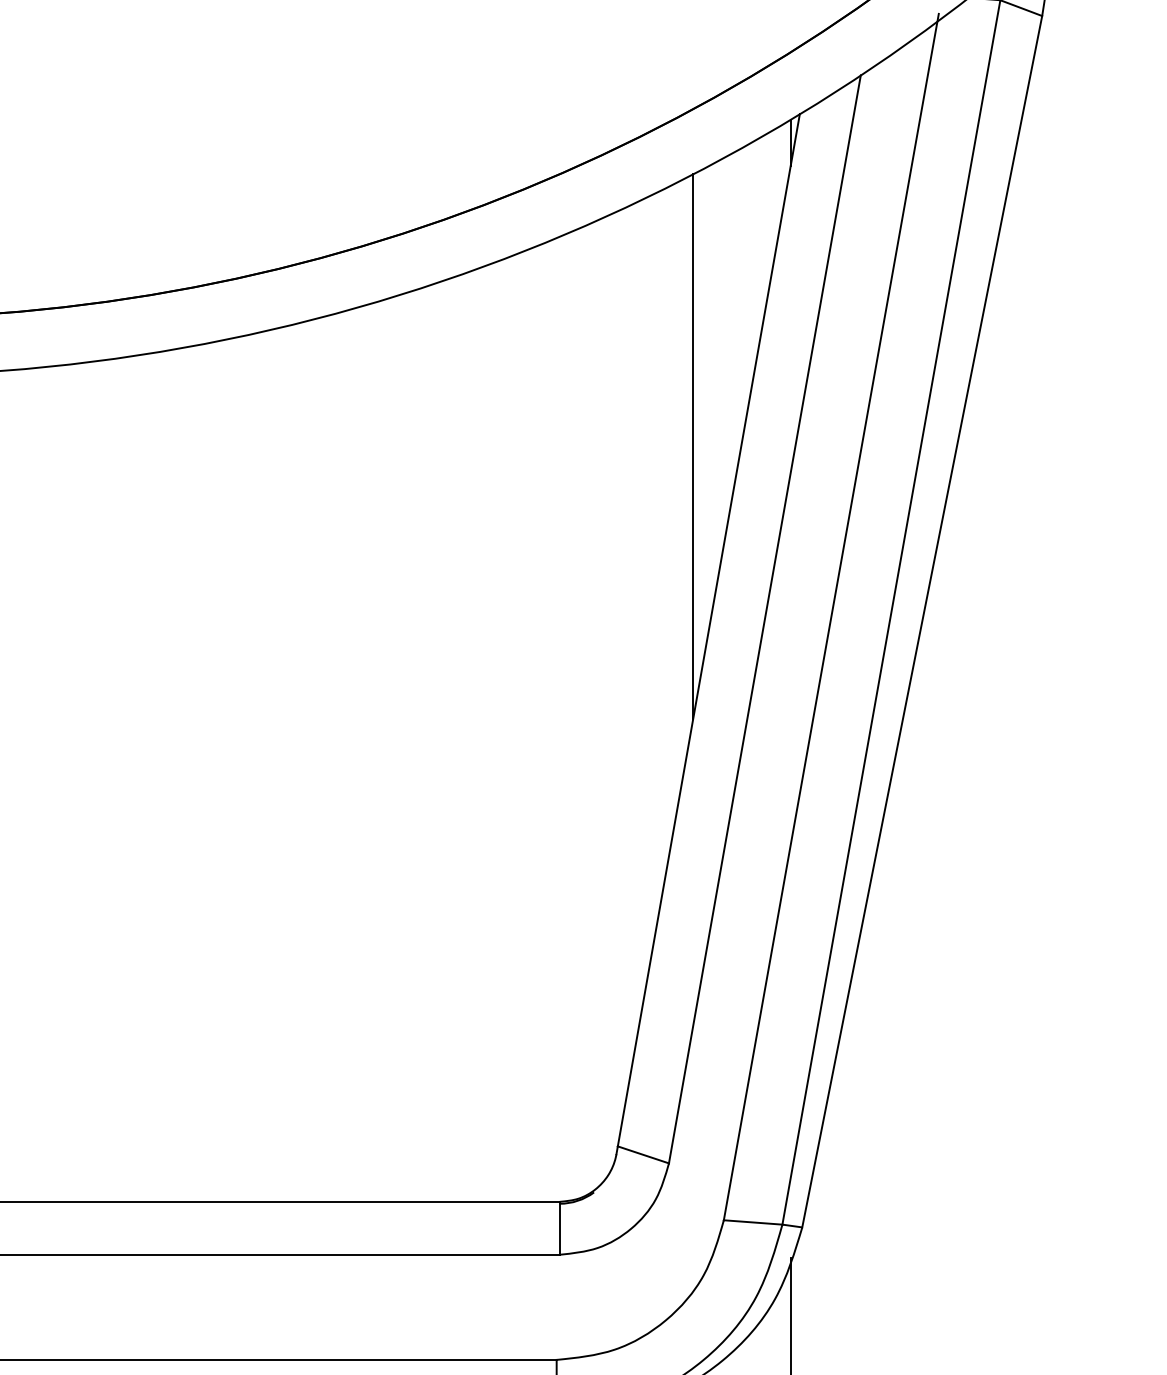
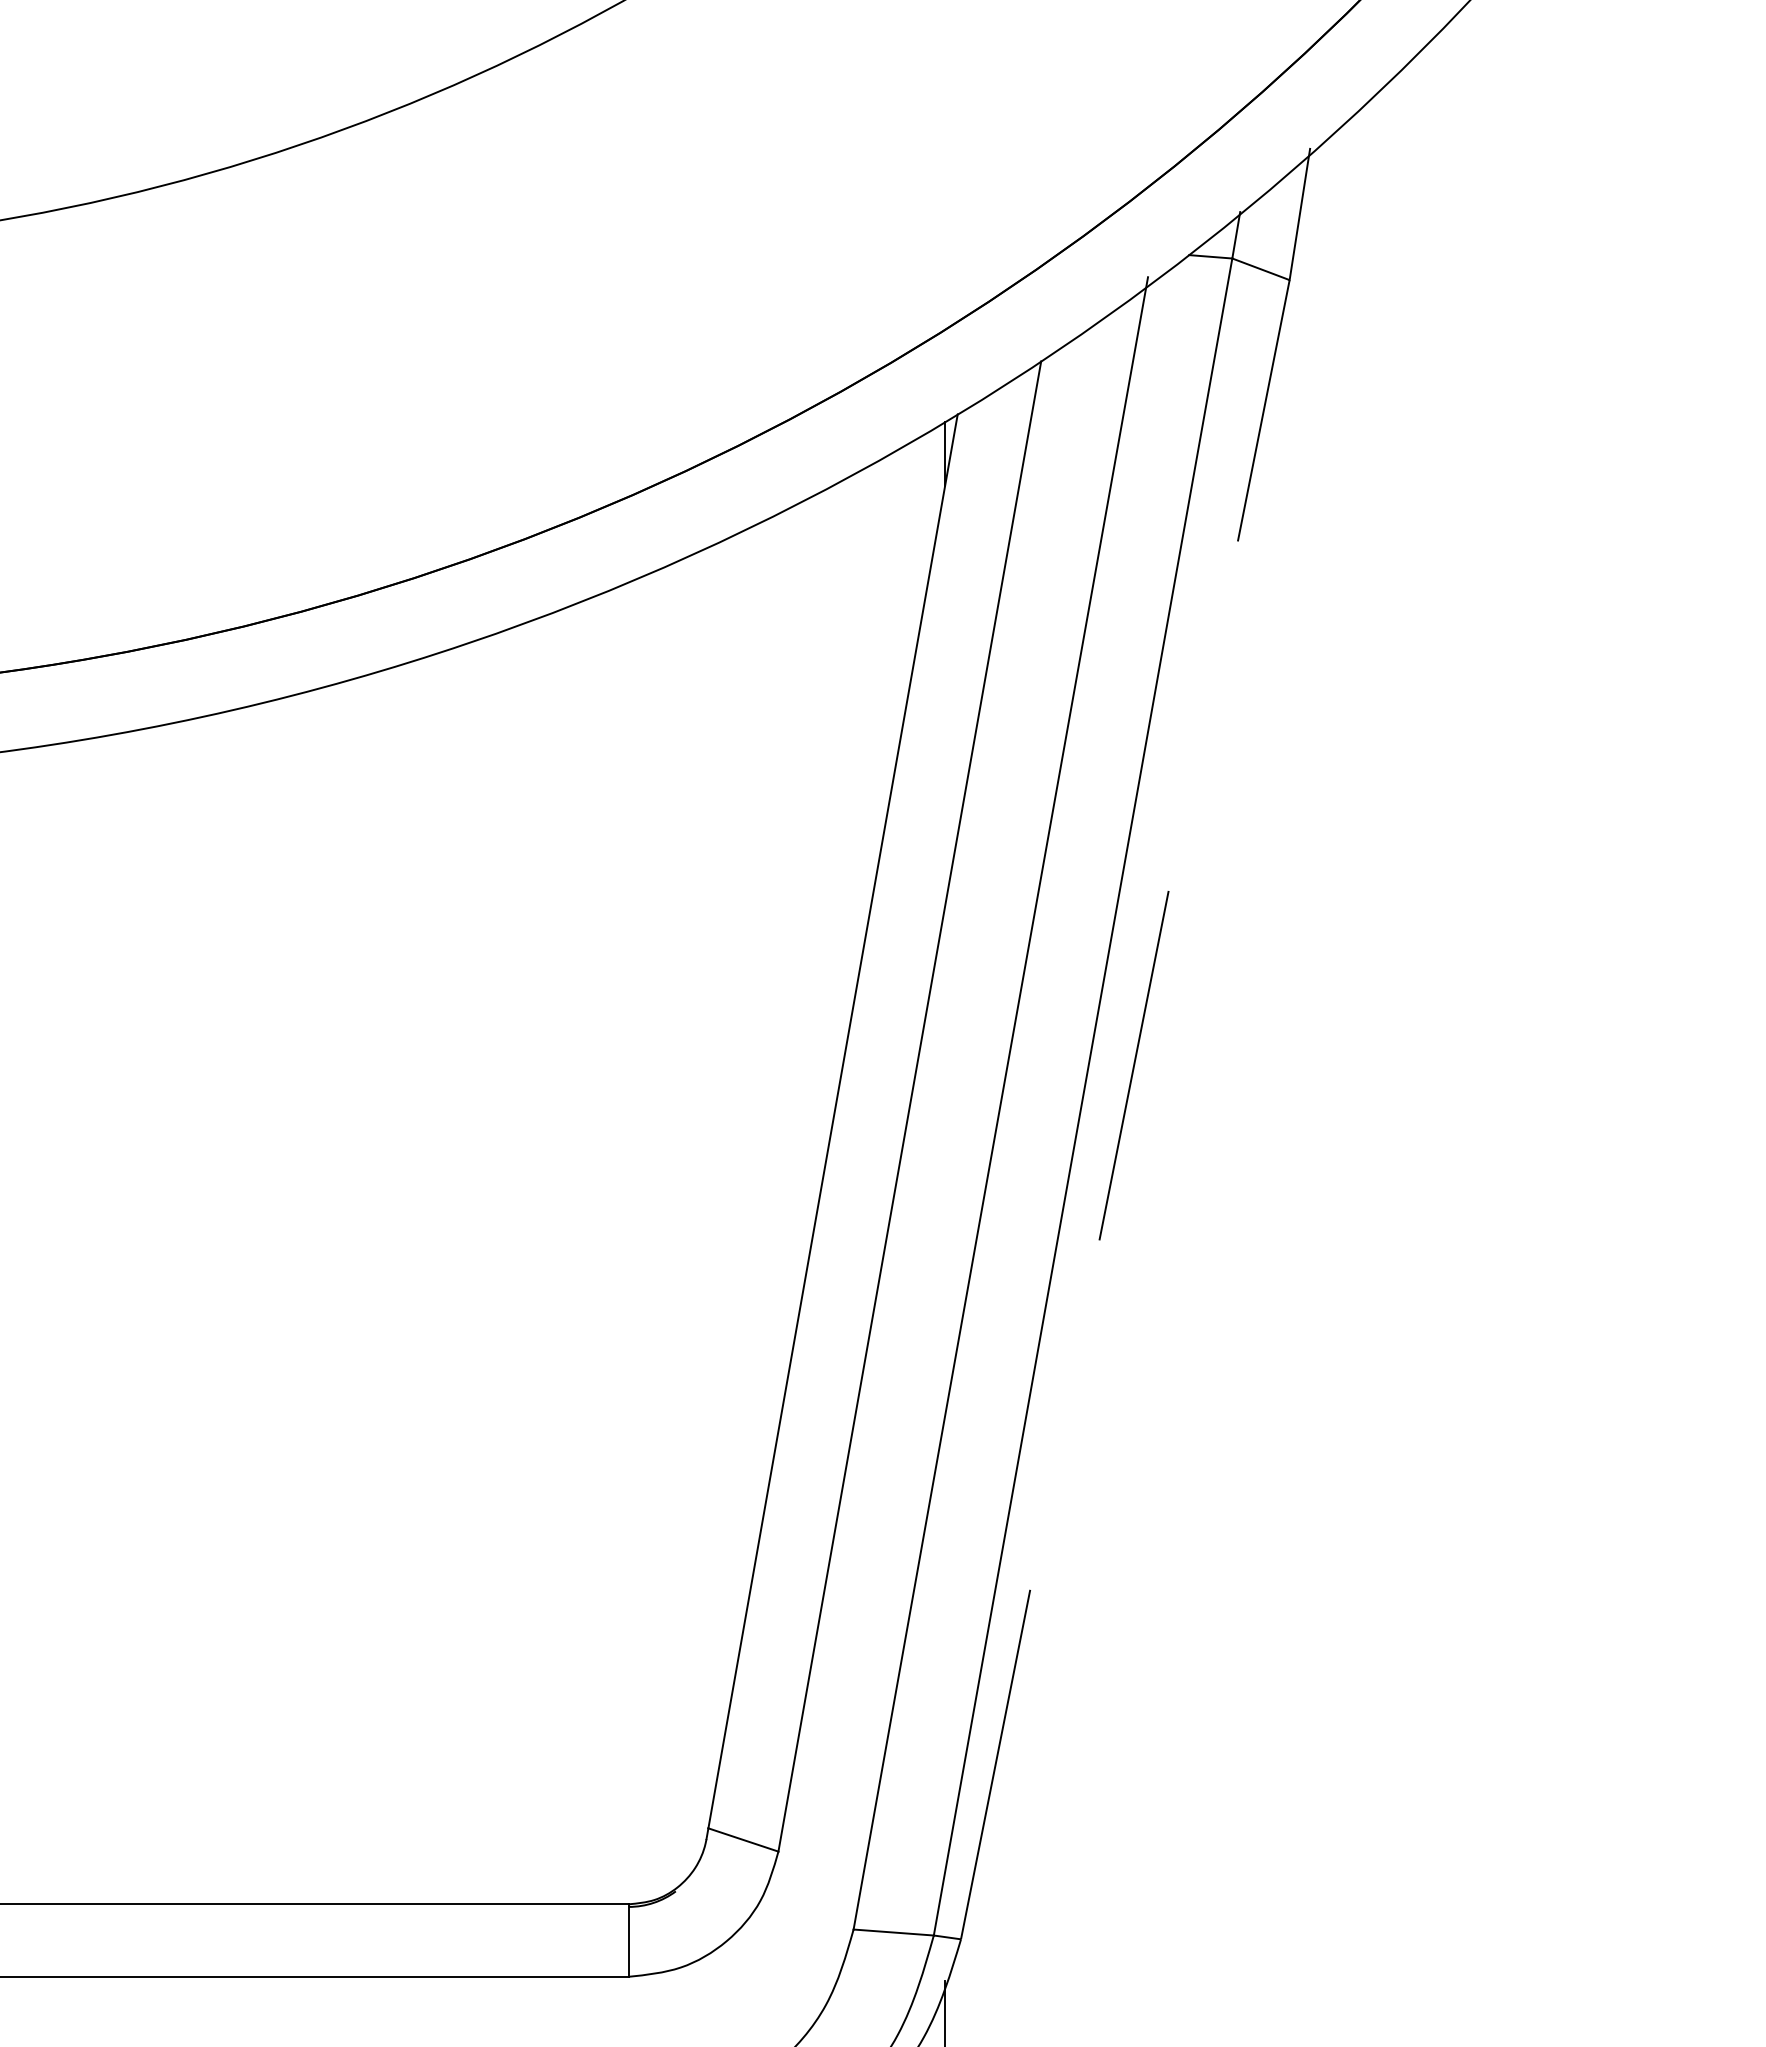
line: (693, 446) -> (811, 869), removed
line: (922, 621) -> (1125, 1109), solid -> dashed

